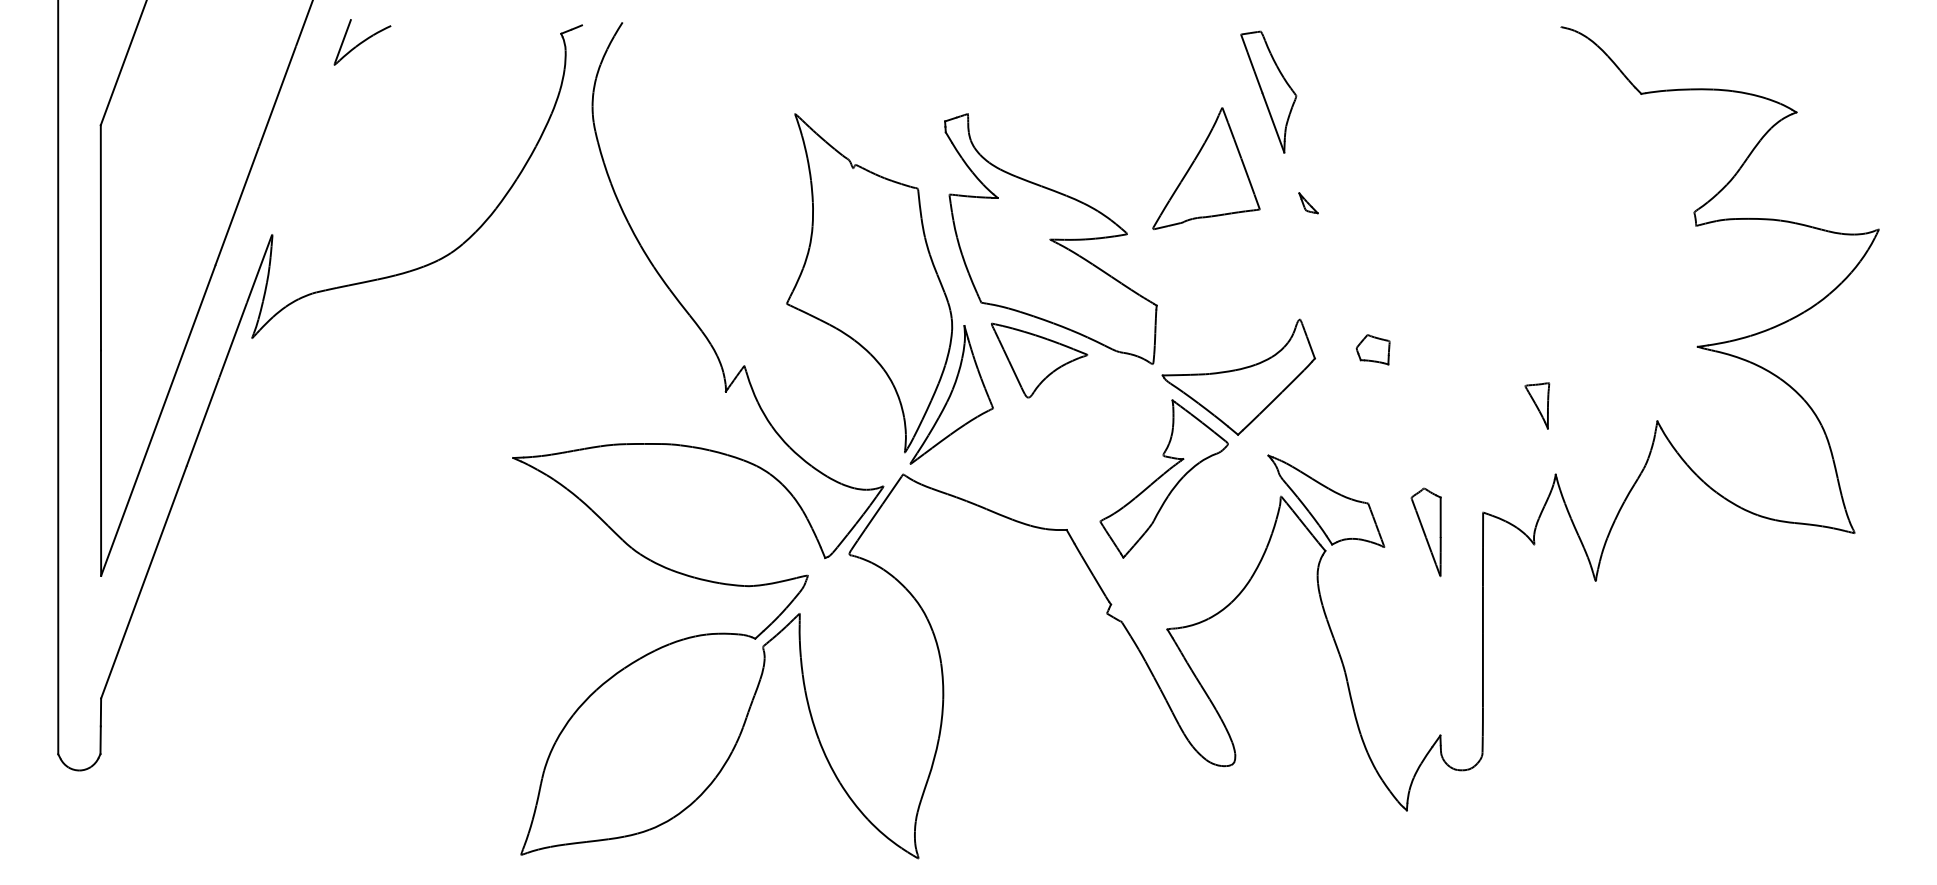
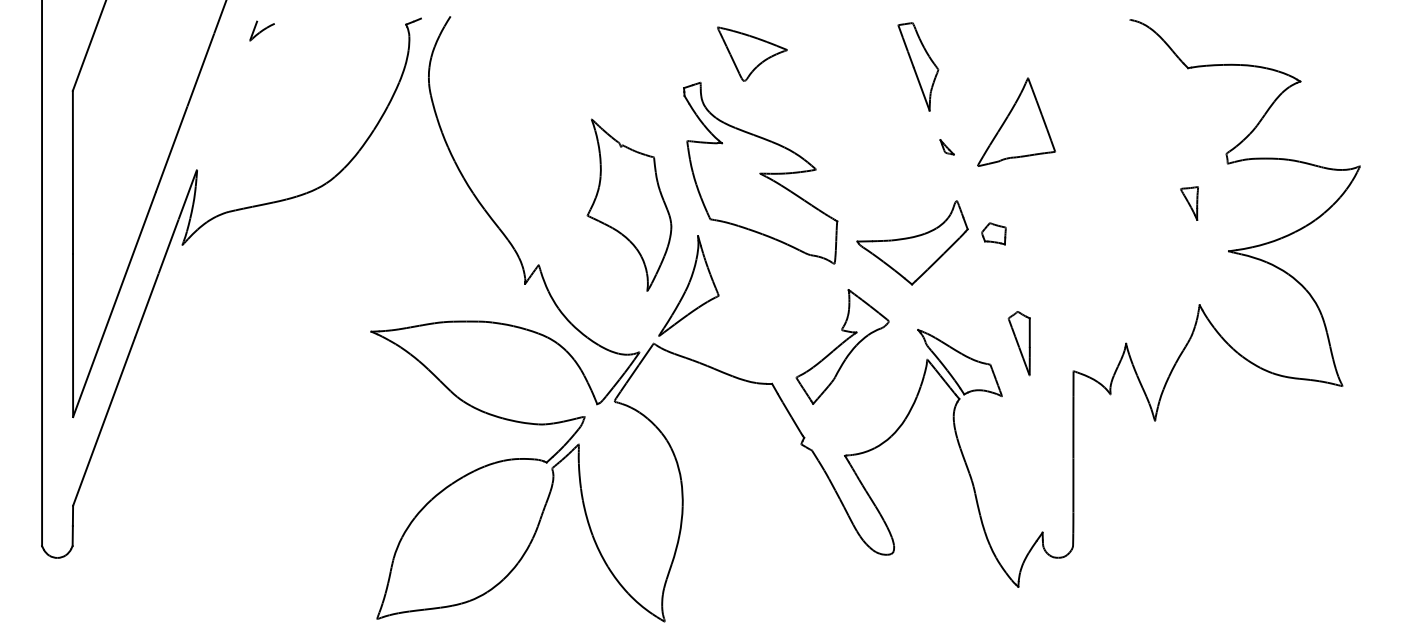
part: (362, 42) -> (262, 30), size x0.6
part: (1206, 168) -> (1016, 122), moved
part: (869, 283) -> (629, 205), size x0.7
part: (1372, 349) -> (993, 233), moved
part: (1039, 360) -> (752, 54), moved
part: (1238, 376) -> (912, 242), moved
part: (1537, 405) -> (1189, 203), moved
part: (1425, 532) -> (1018, 343), moved

